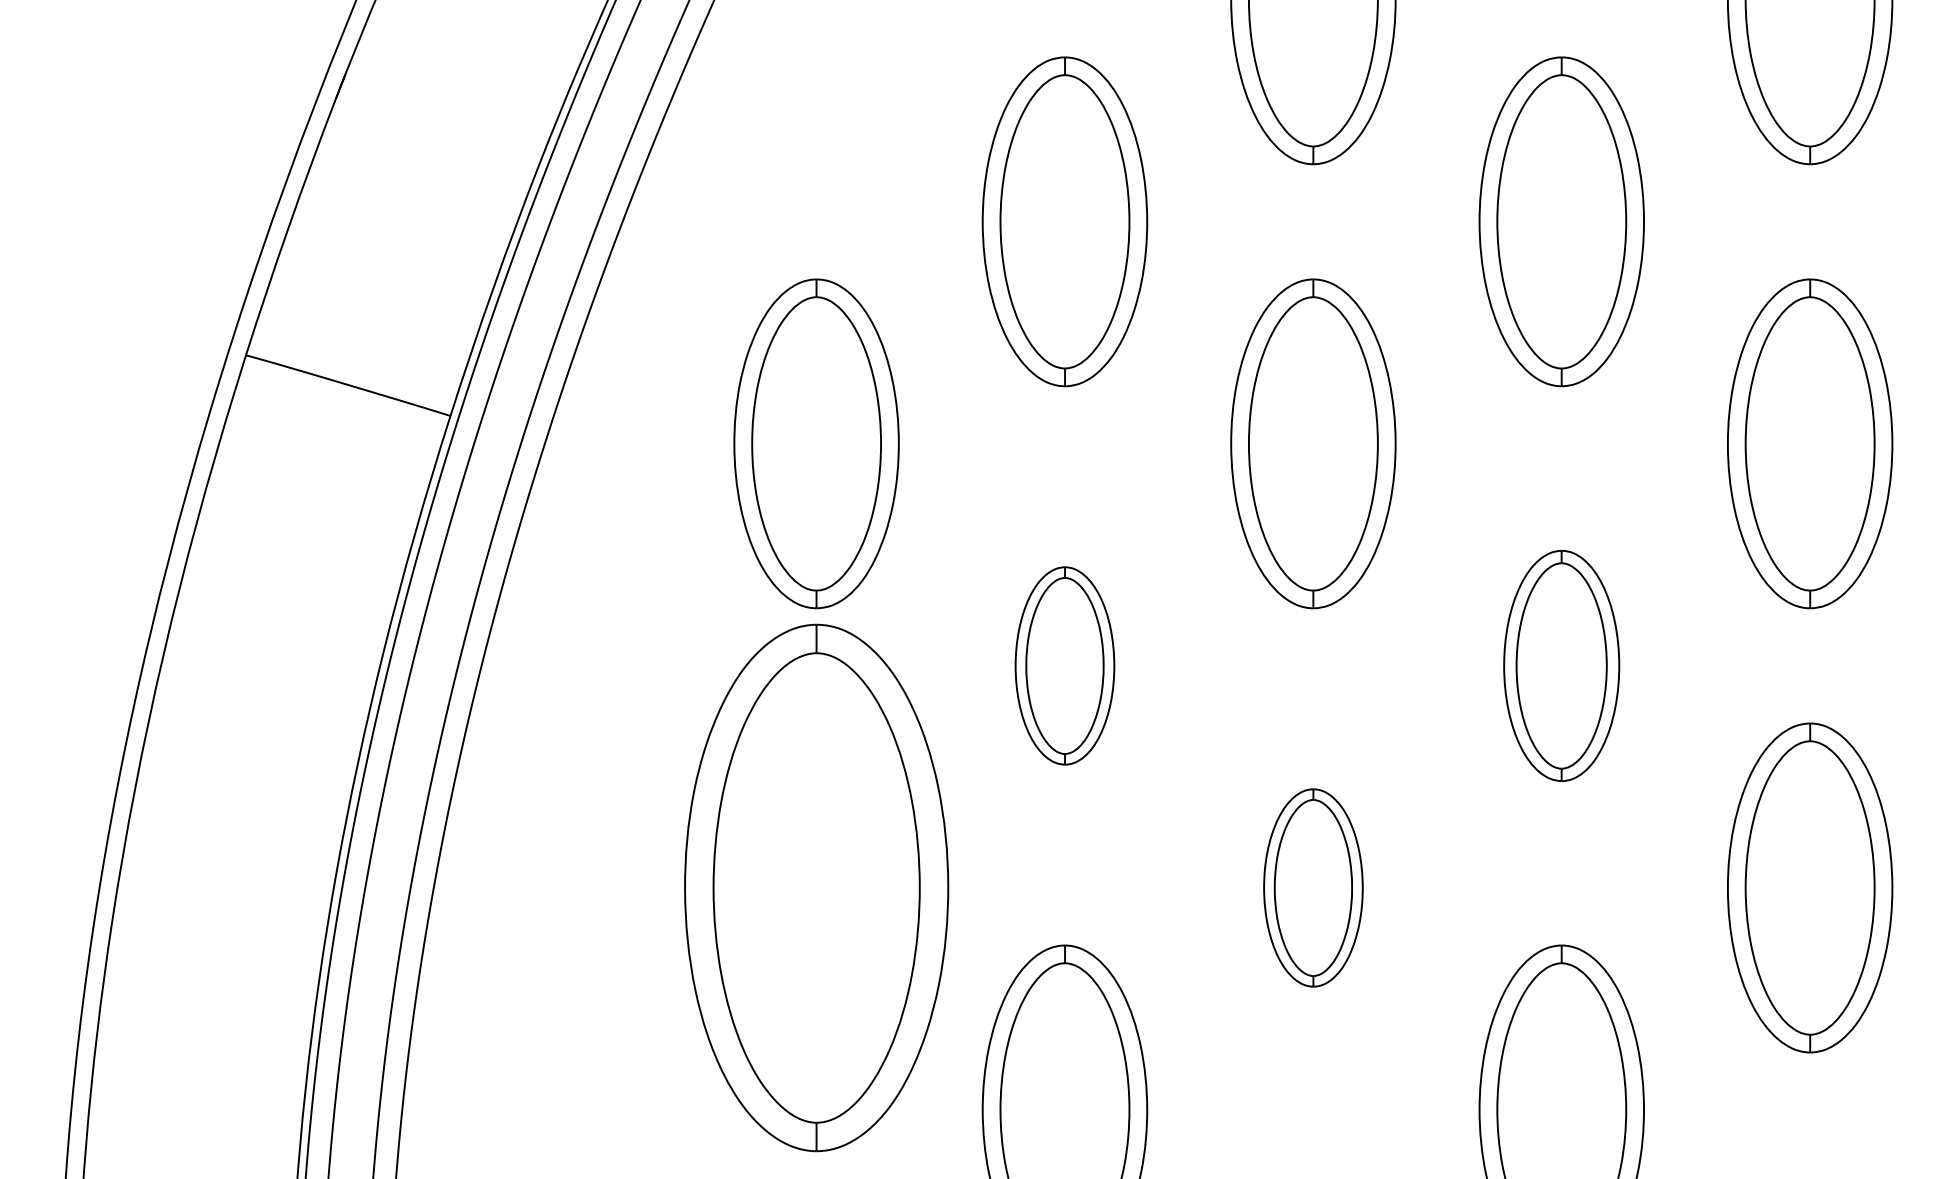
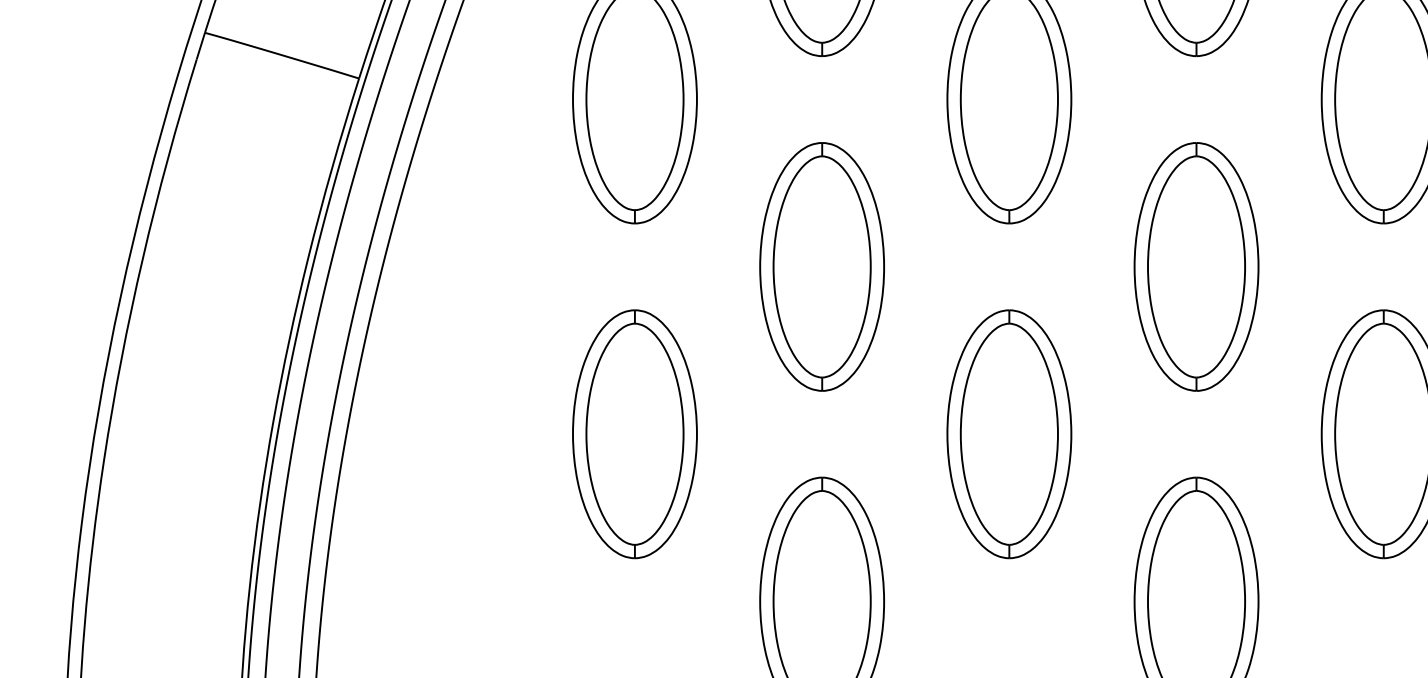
part: (1064, 665) -> (821, 266), size x1.67
part: (1561, 665) -> (1196, 266), size x1.43
part: (816, 887) -> (634, 433), size x0.62
part: (1313, 887) -> (1009, 433), size x1.67

